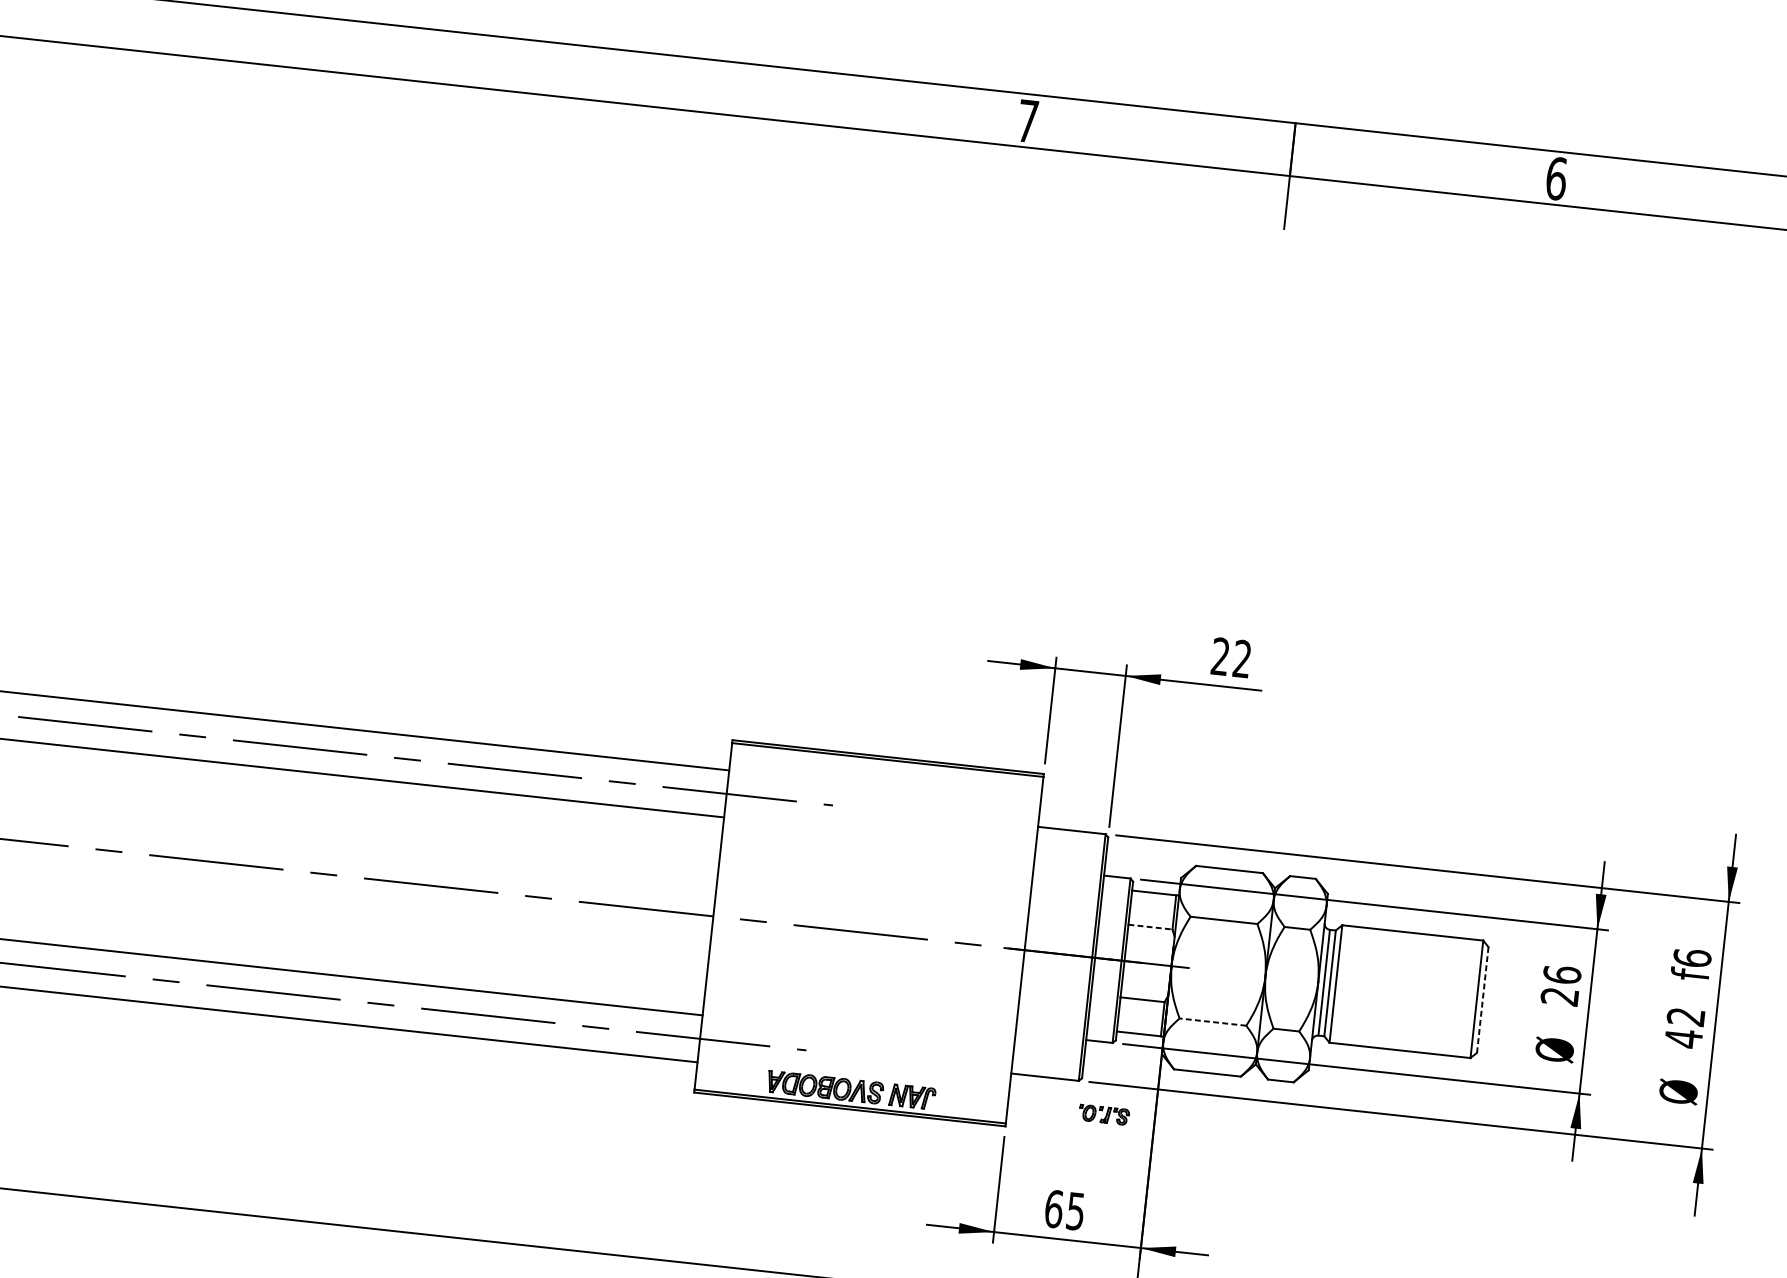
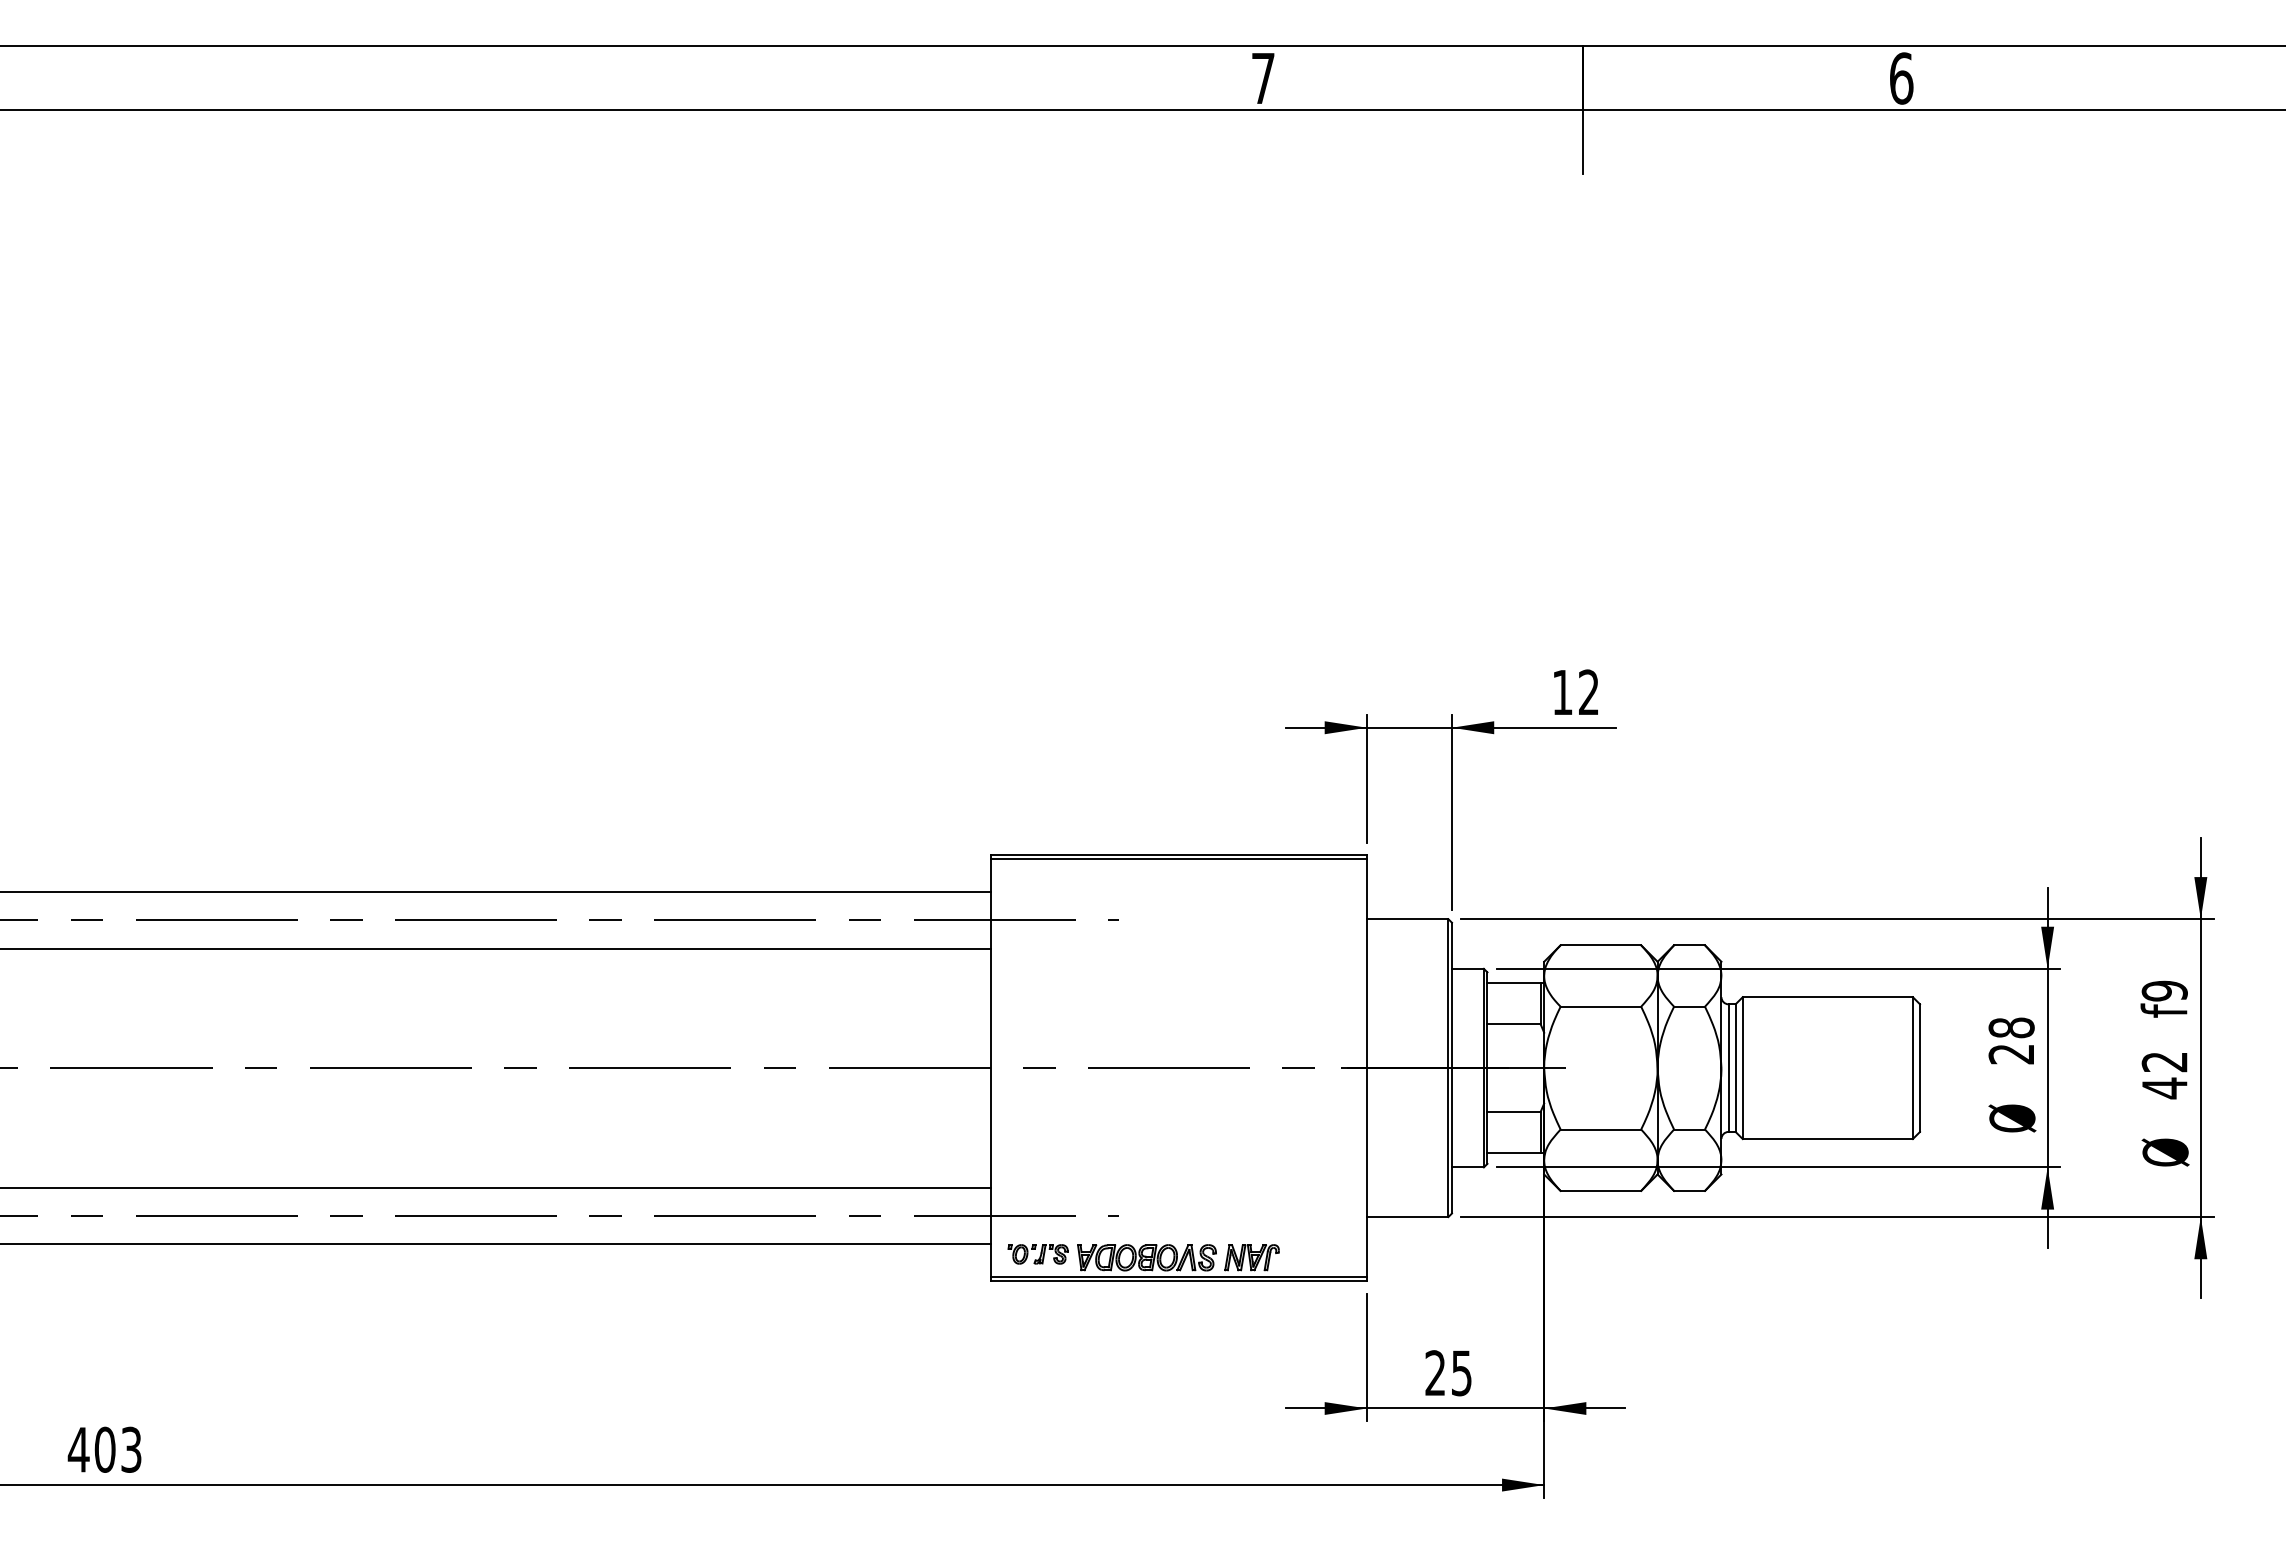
text: (1220, 655) -> (1562, 691), 22 -> 12
line: (1150, 927) -> (1514, 1024), dashed -> solid
text: (1692, 957) -> (2164, 990), f6 -> f9
text: (1562, 974) -> (2011, 1027), 26 -> 28
line: (1483, 1000) -> (1920, 1068), dashed -> solid
line: (1212, 1022) -> (1600, 1129), dashed -> solid
part: (1103, 1114) -> (1037, 1254), moved
text: (1054, 1209) -> (1435, 1373), 65 -> 25

